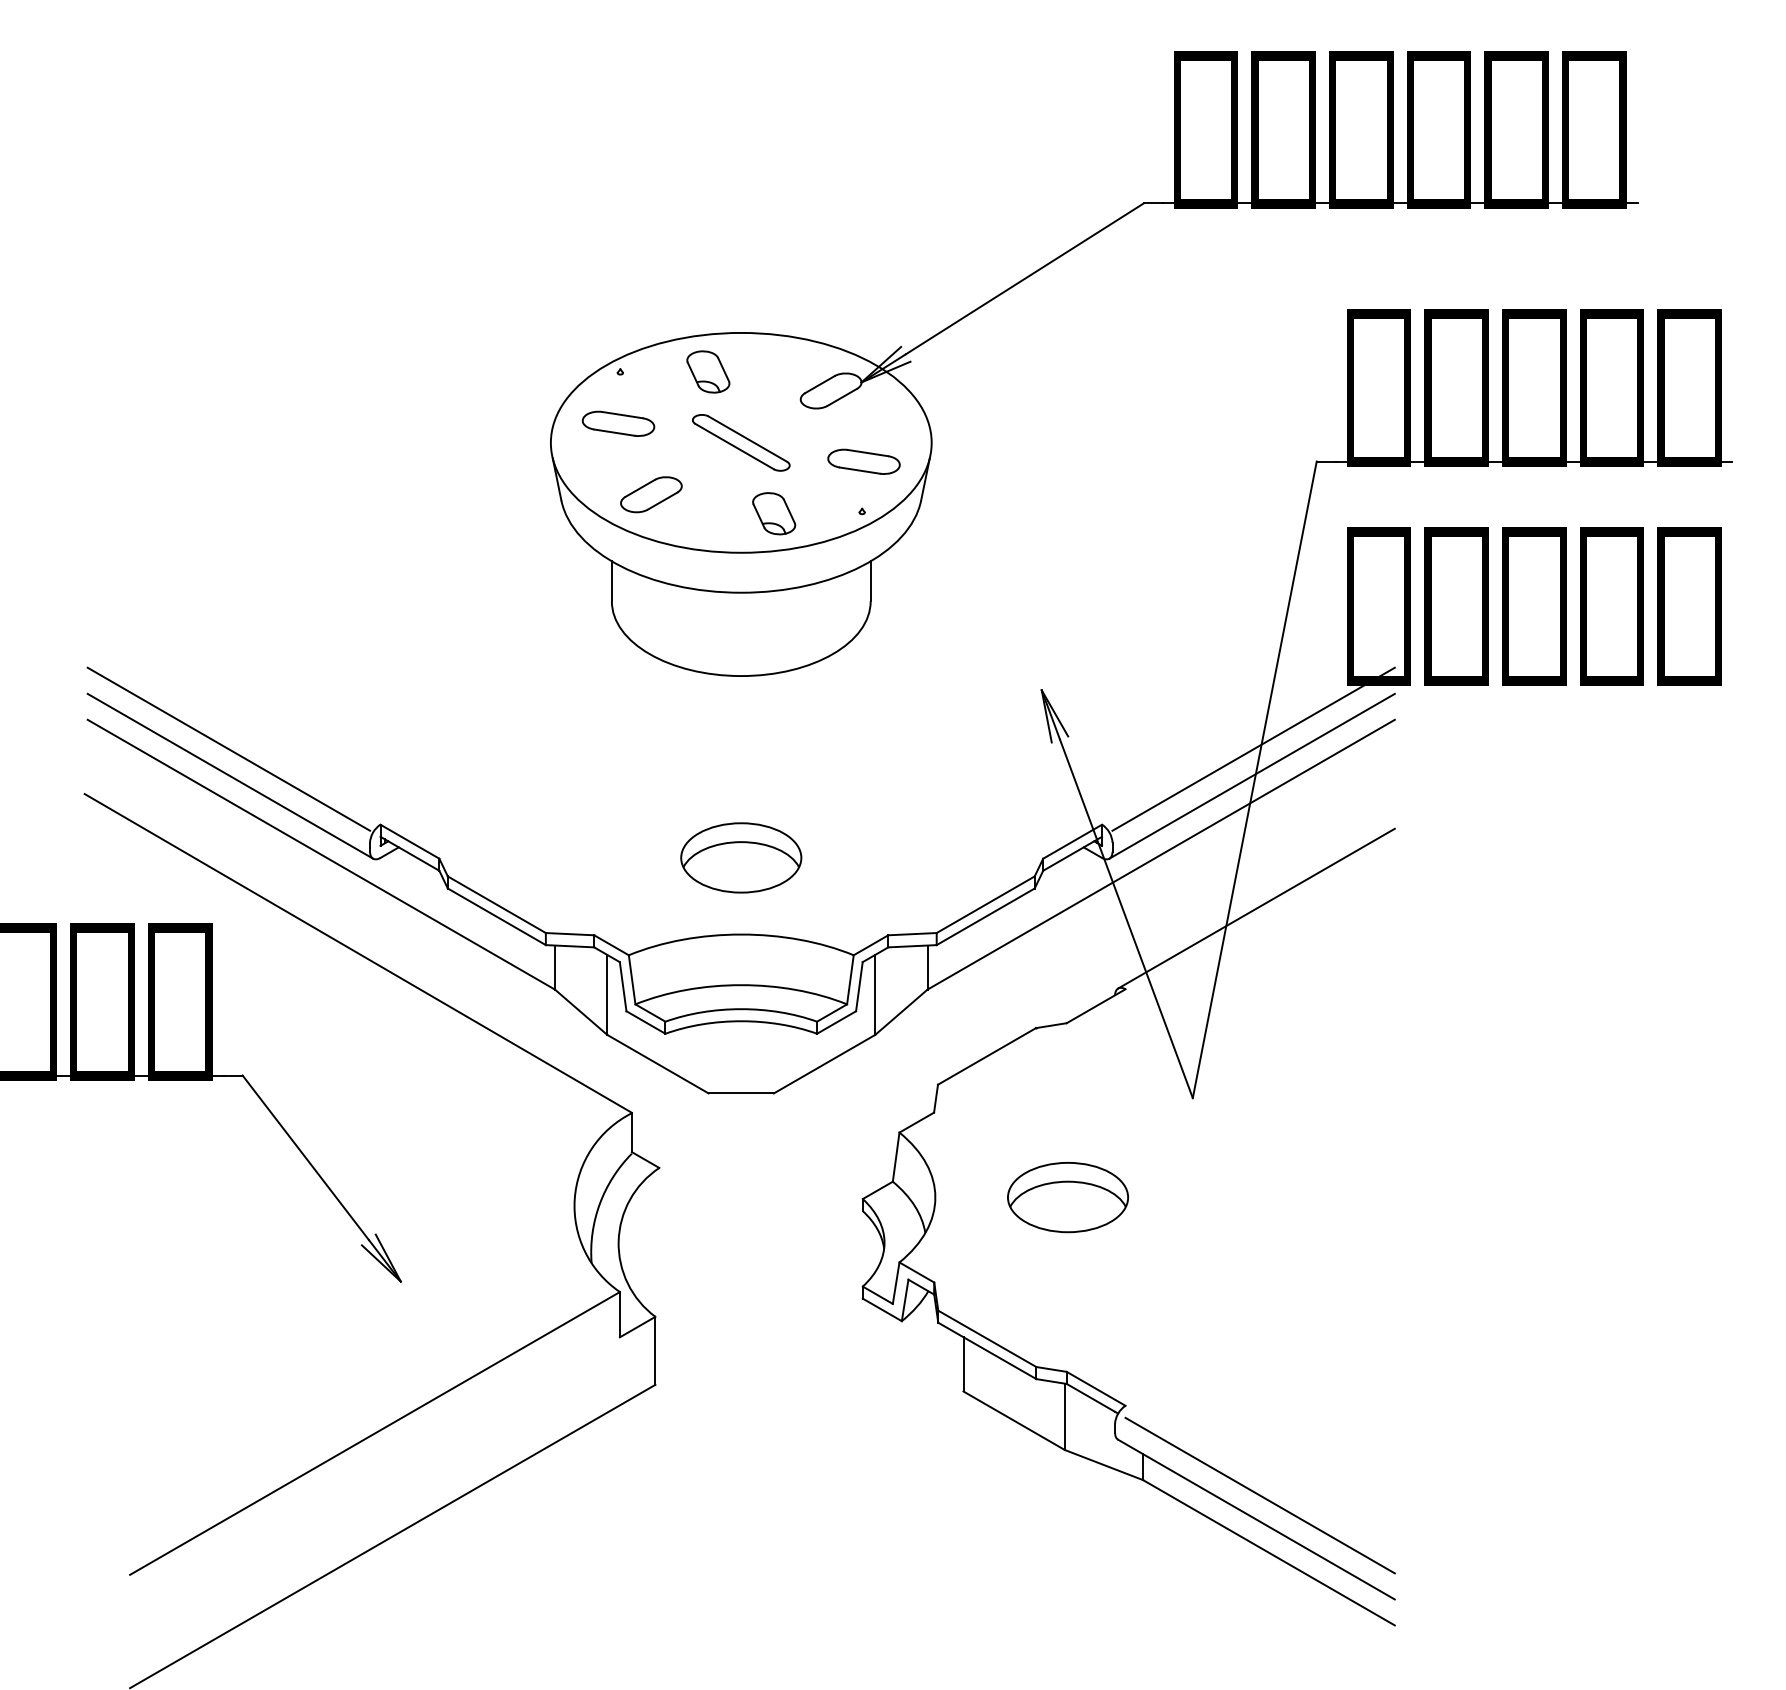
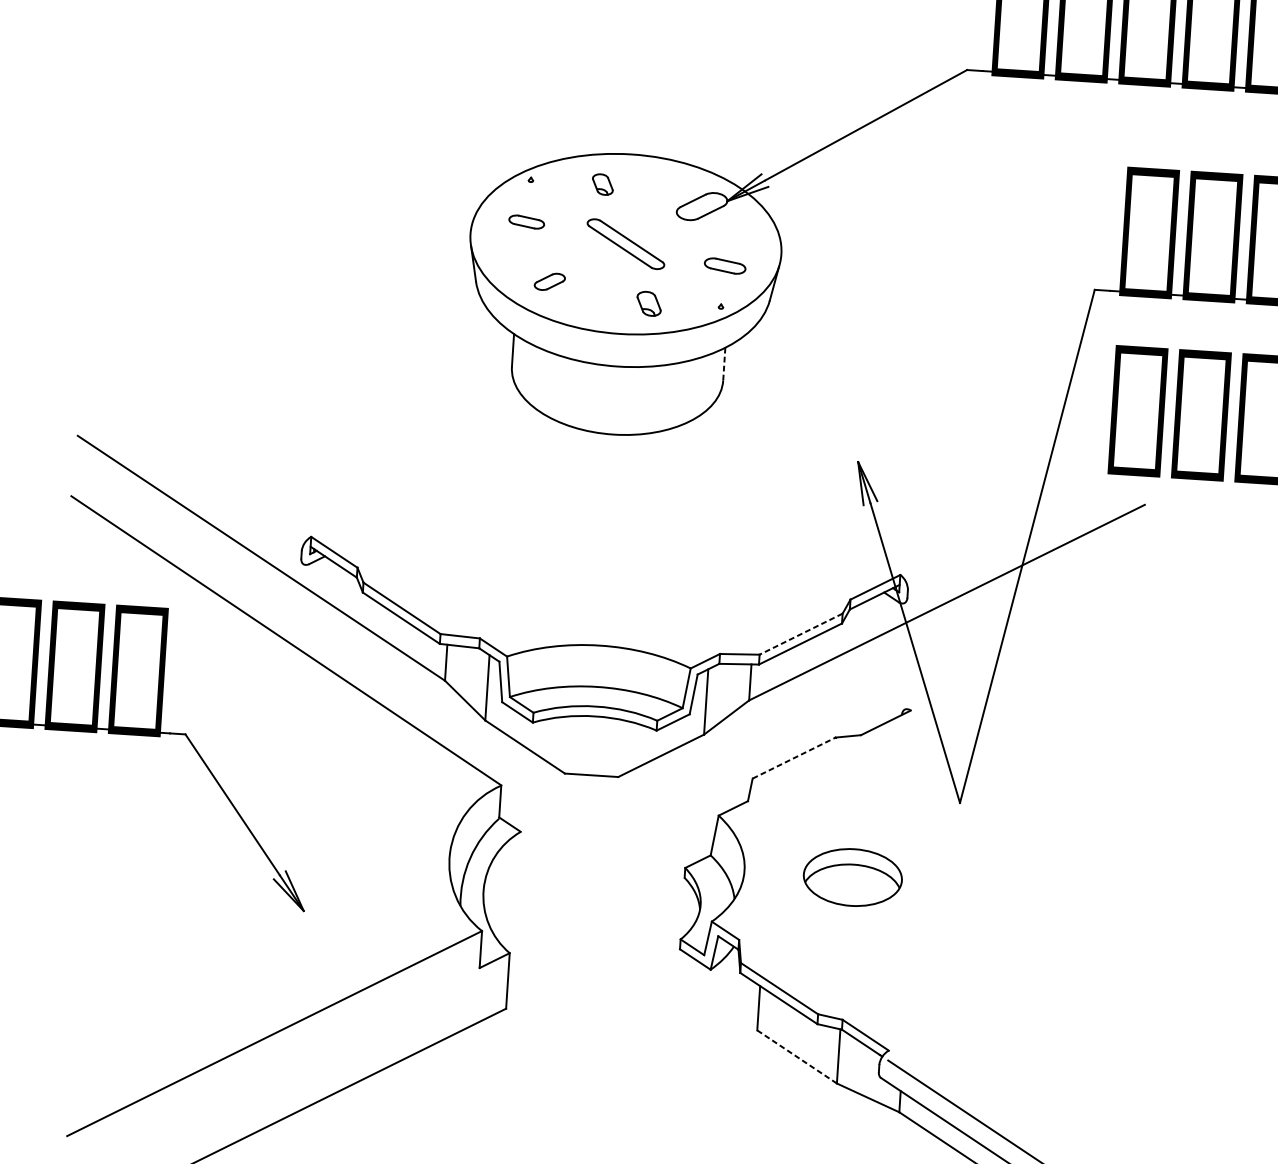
part: (708, 371) -> (602, 184), size x0.6
part: (618, 423) -> (526, 221), size x0.6
part: (863, 461) -> (724, 265), size x0.7
part: (651, 494) -> (549, 281), size x0.6
part: (774, 513) -> (649, 303), size x0.7
line: (870, 580) -> (724, 363), solid -> dashed
line: (228, 748) -> (191, 466), removed
line: (1253, 748) -> (1027, 520), removed
line: (230, 775) -> (191, 488), removed
line: (1251, 775) -> (1024, 542), removed
part: (741, 857) -> (604, 582), removed
line: (985, 904) -> (800, 633), solid -> dashed
line: (1256, 908) -> (1022, 651), removed
line: (987, 1056) -> (794, 758), solid -> dashed
line: (1014, 1420) -> (797, 1056), solid -> dashed

